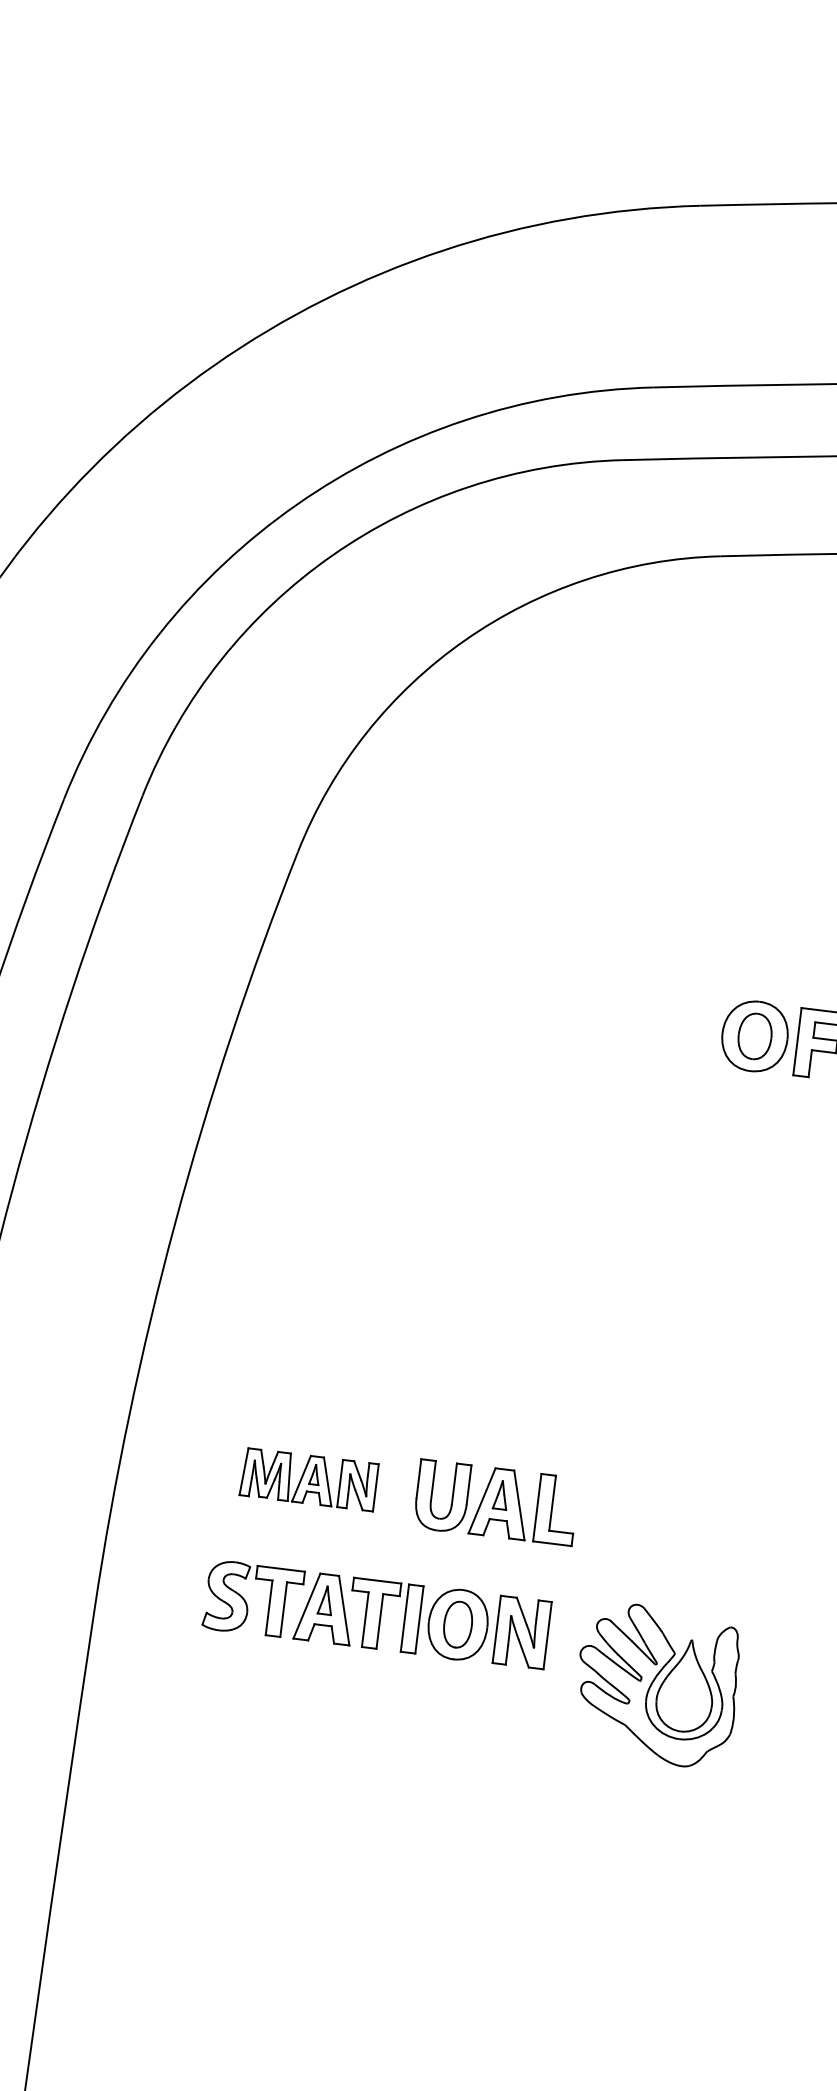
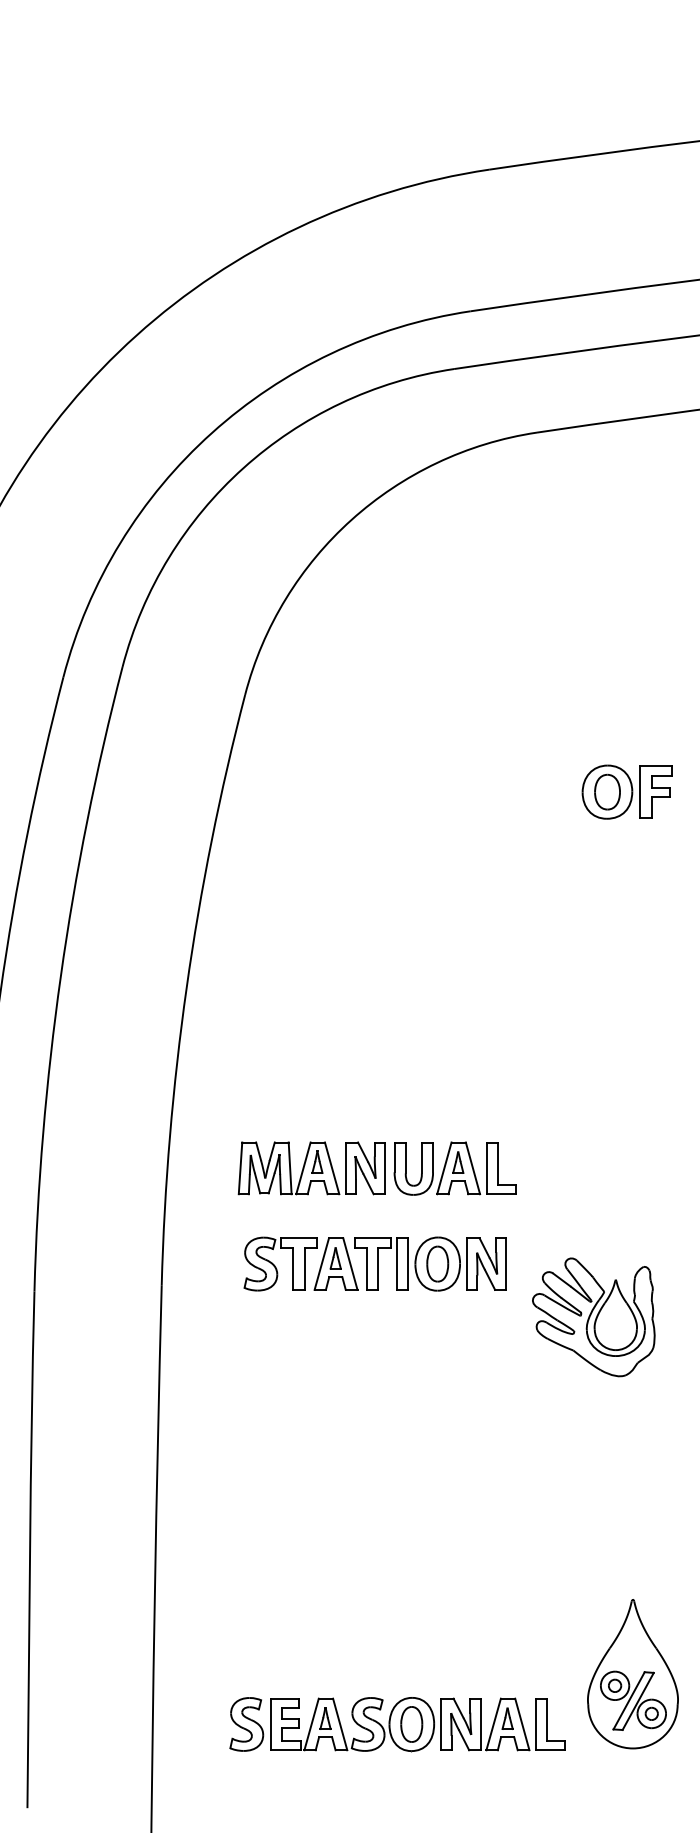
part: (308, 1479) -> (311, 1168), size x1.43
part: (656, 1685) -> (593, 1317), moved

